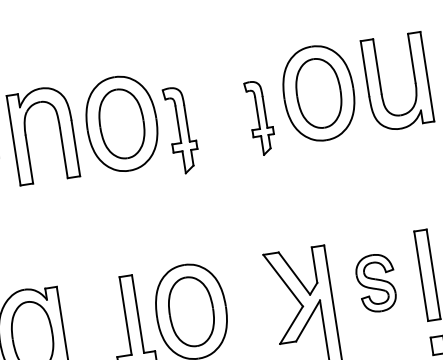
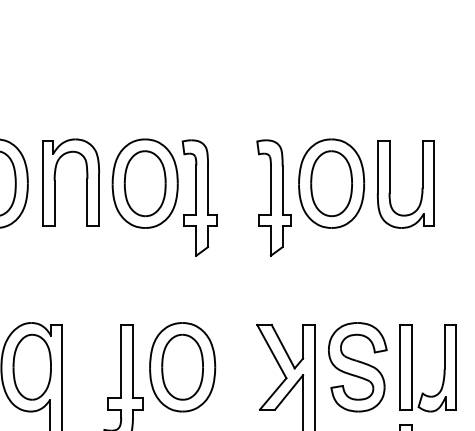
part: (259, 117) -> (273, 197), size x1.67
part: (181, 129) -> (199, 197), size x1.43
part: (376, 283) -> (357, 367), size x1.67

